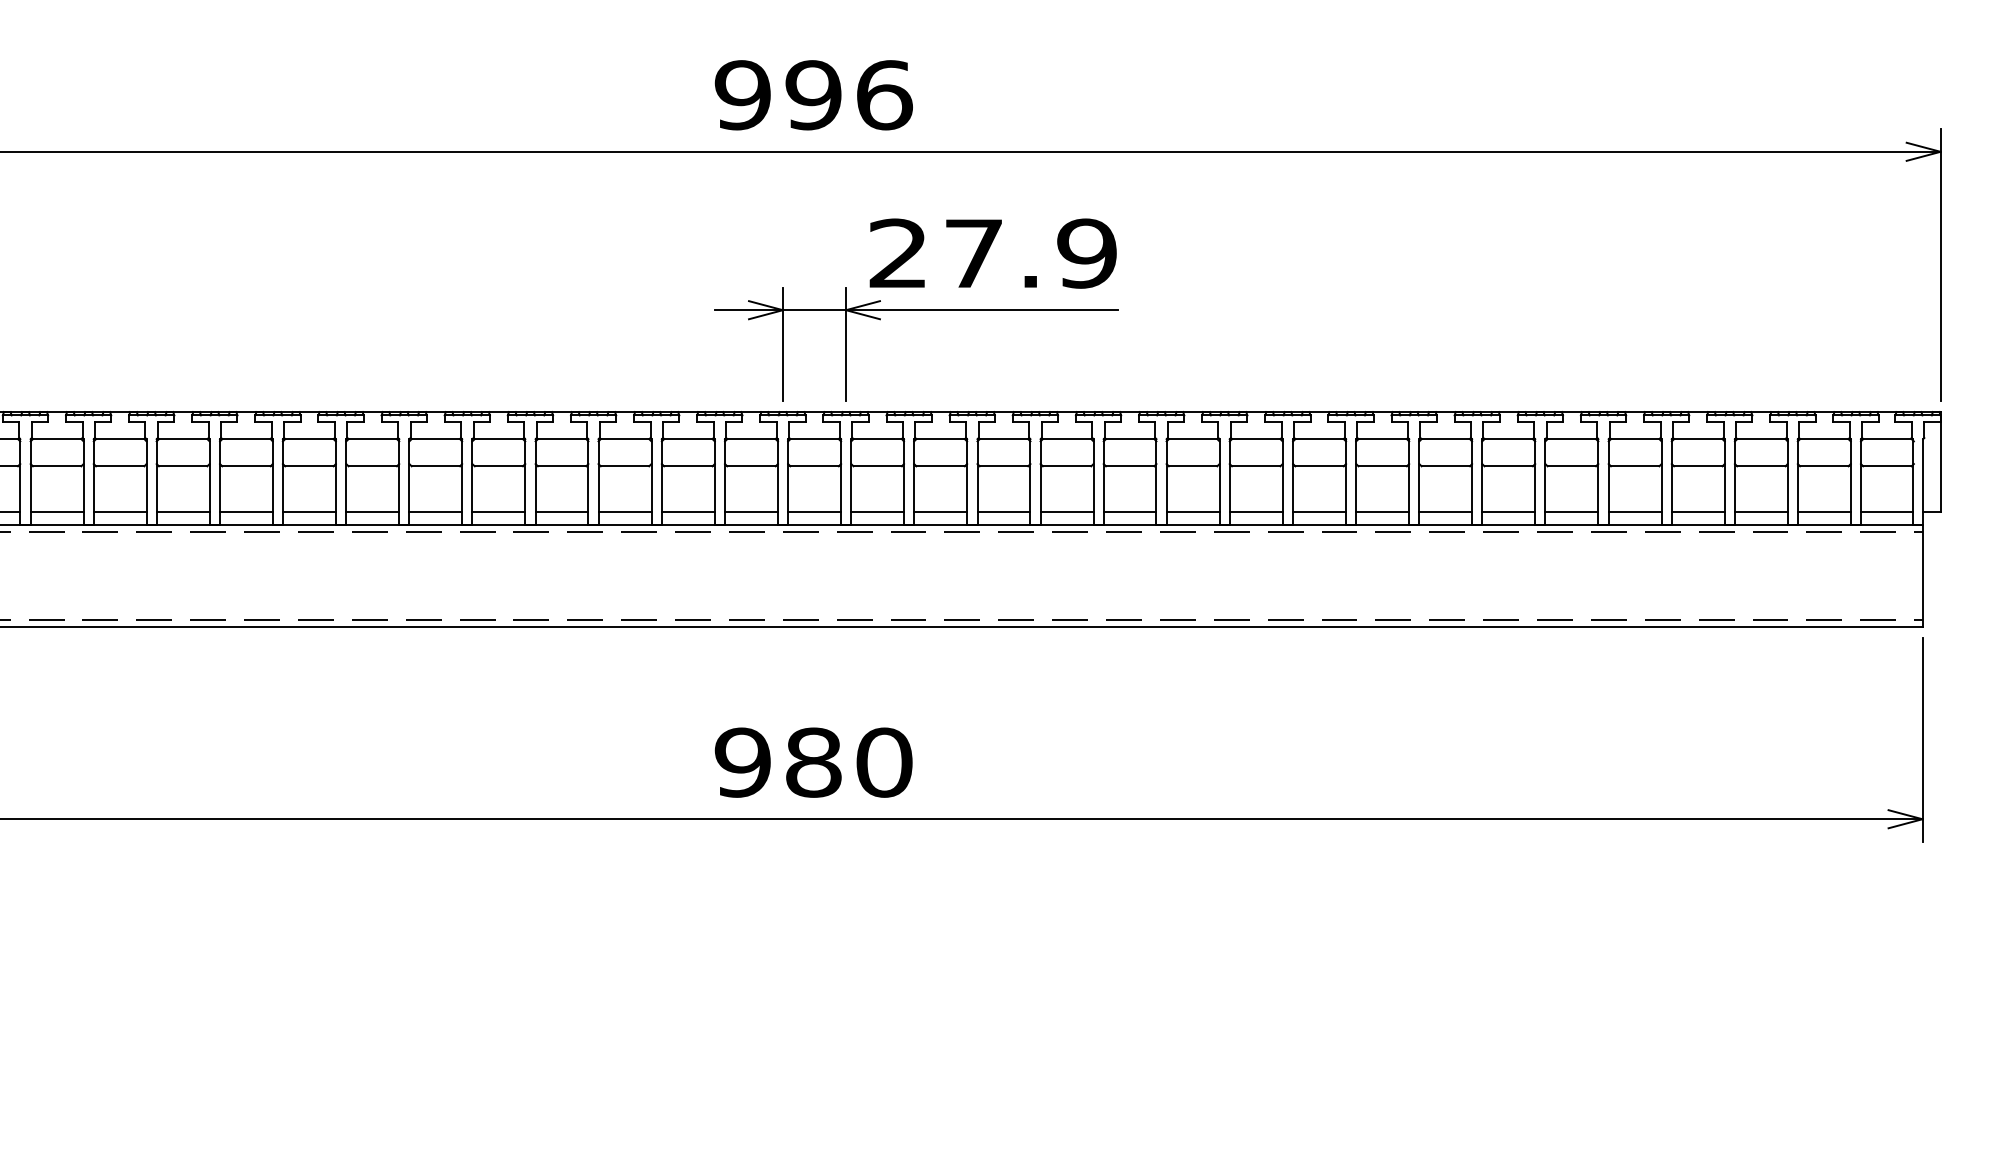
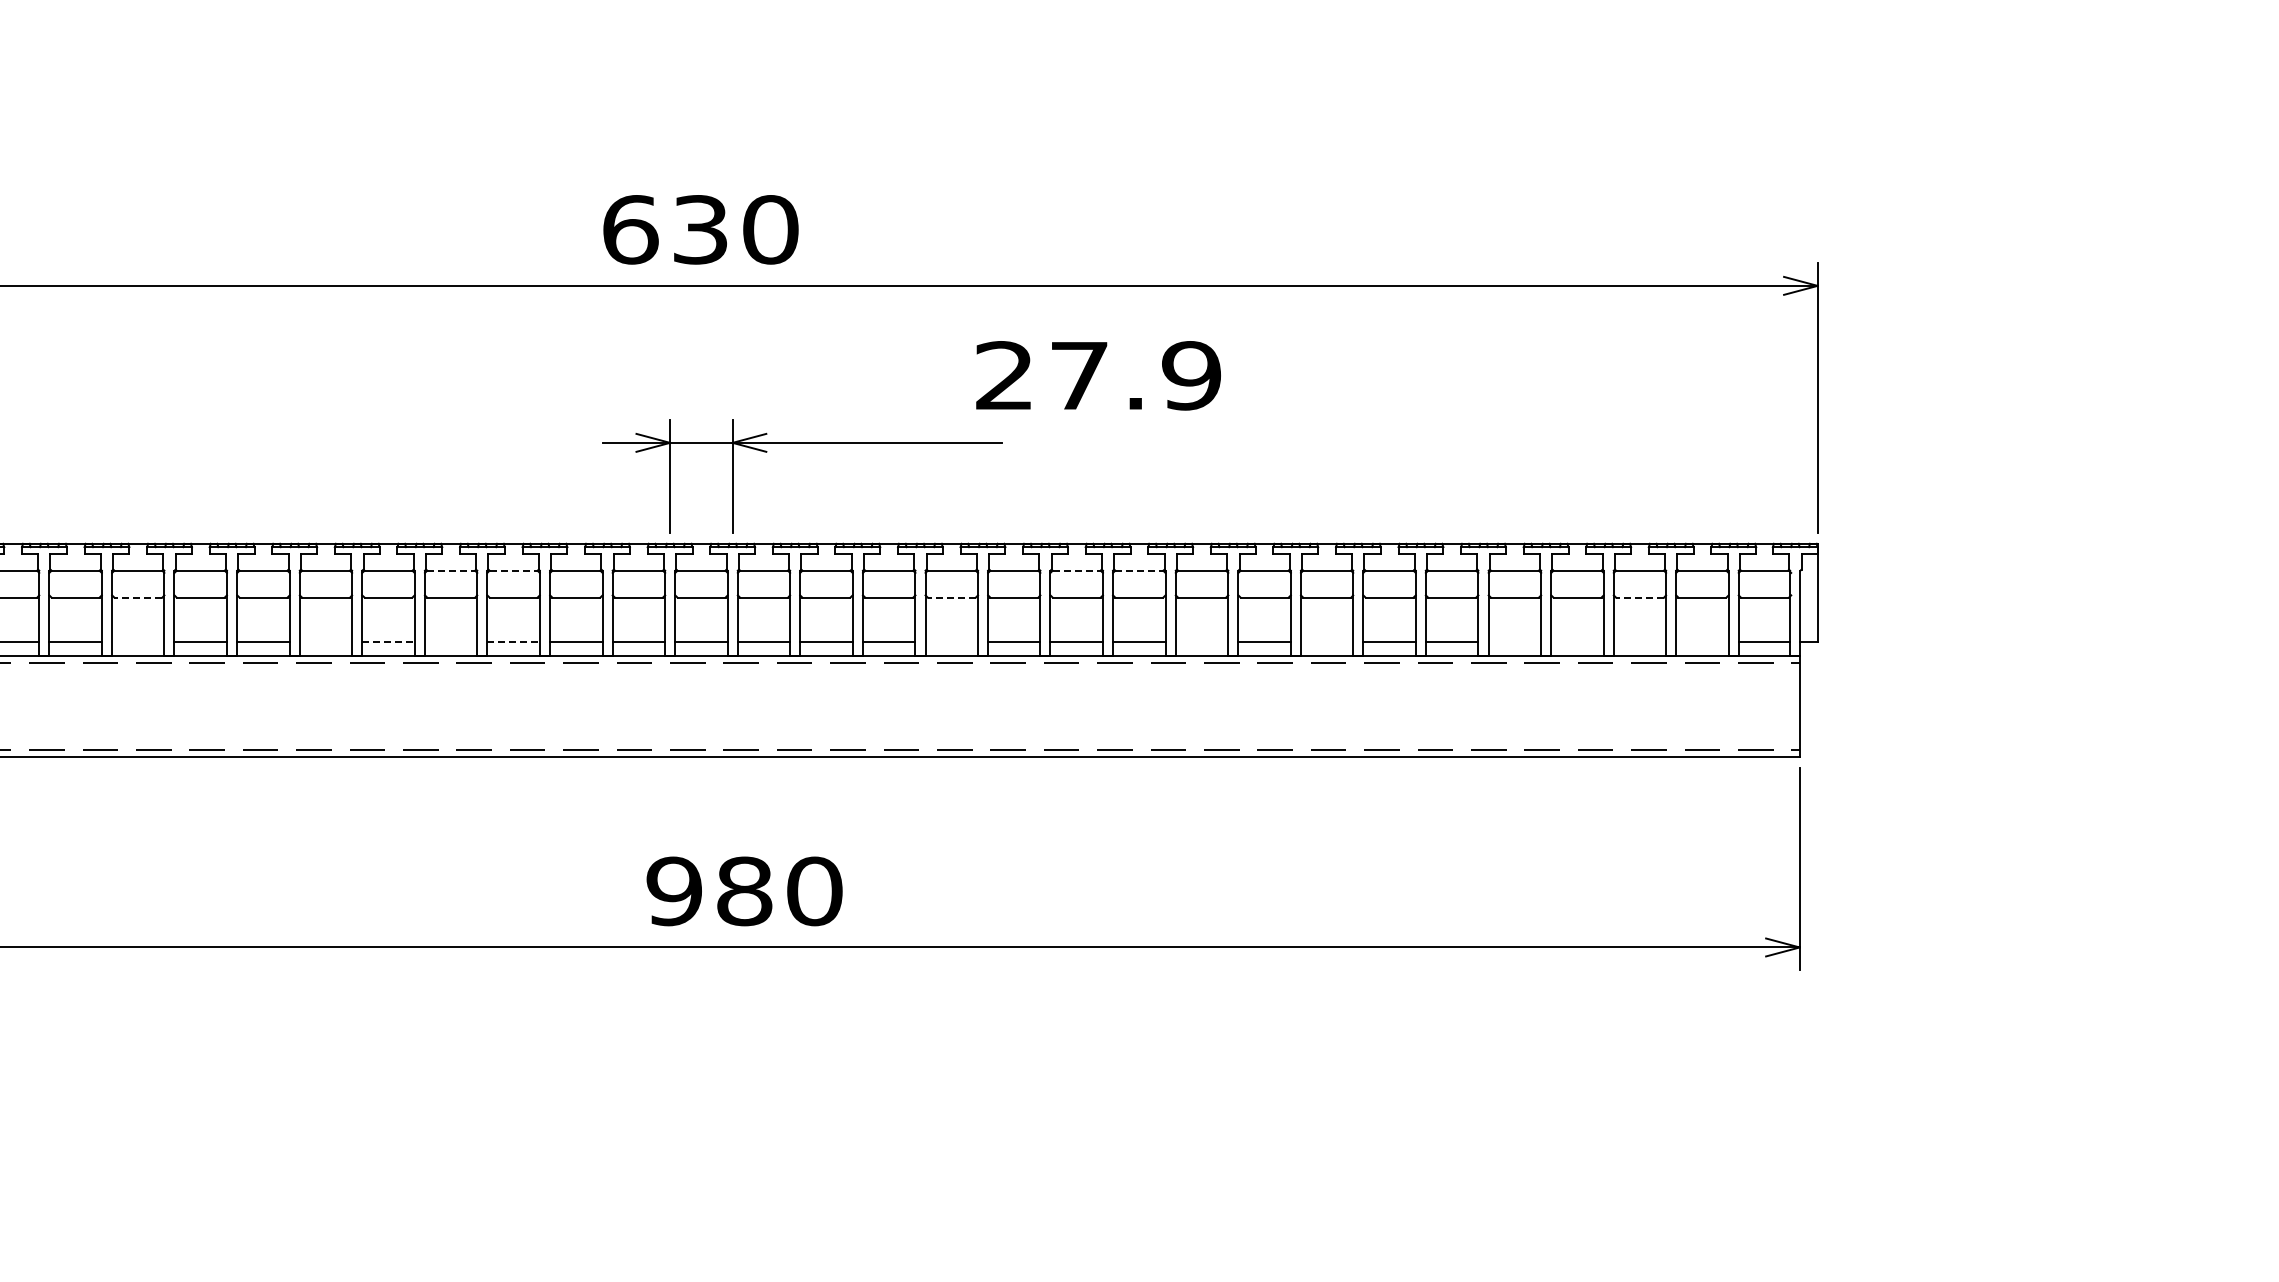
text: (813, 94) -> (700, 229), 996 -> 630
text: (993, 253) -> (1098, 375), moved
line: (562, 438) -> (451, 570), solid -> dashed
line: (624, 438) -> (513, 570), solid -> dashed
line: (1192, 438) -> (1076, 570), solid -> dashed
line: (1256, 438) -> (1139, 570), solid -> dashed
line: (246, 466) -> (138, 597), solid -> dashed
line: (1066, 466) -> (951, 597), solid -> dashed
line: (1761, 466) -> (1640, 597), solid -> dashed
line: (246, 511) -> (138, 642), removed
line: (435, 511) -> (325, 642), removed
line: (498, 511) -> (388, 642), solid -> dashed
line: (561, 511) -> (450, 642), removed
line: (625, 511) -> (514, 642), solid -> dashed
line: (1066, 511) -> (951, 642), removed
line: (1318, 511) -> (1201, 642), removed
line: (1445, 511) -> (1326, 642), removed
line: (1634, 511) -> (1514, 642), removed
line: (1698, 511) -> (1577, 642), removed
line: (1760, 511) -> (1639, 642), removed
line: (1824, 511) -> (1702, 642), removed
text: (813, 762) -> (744, 891), moved

